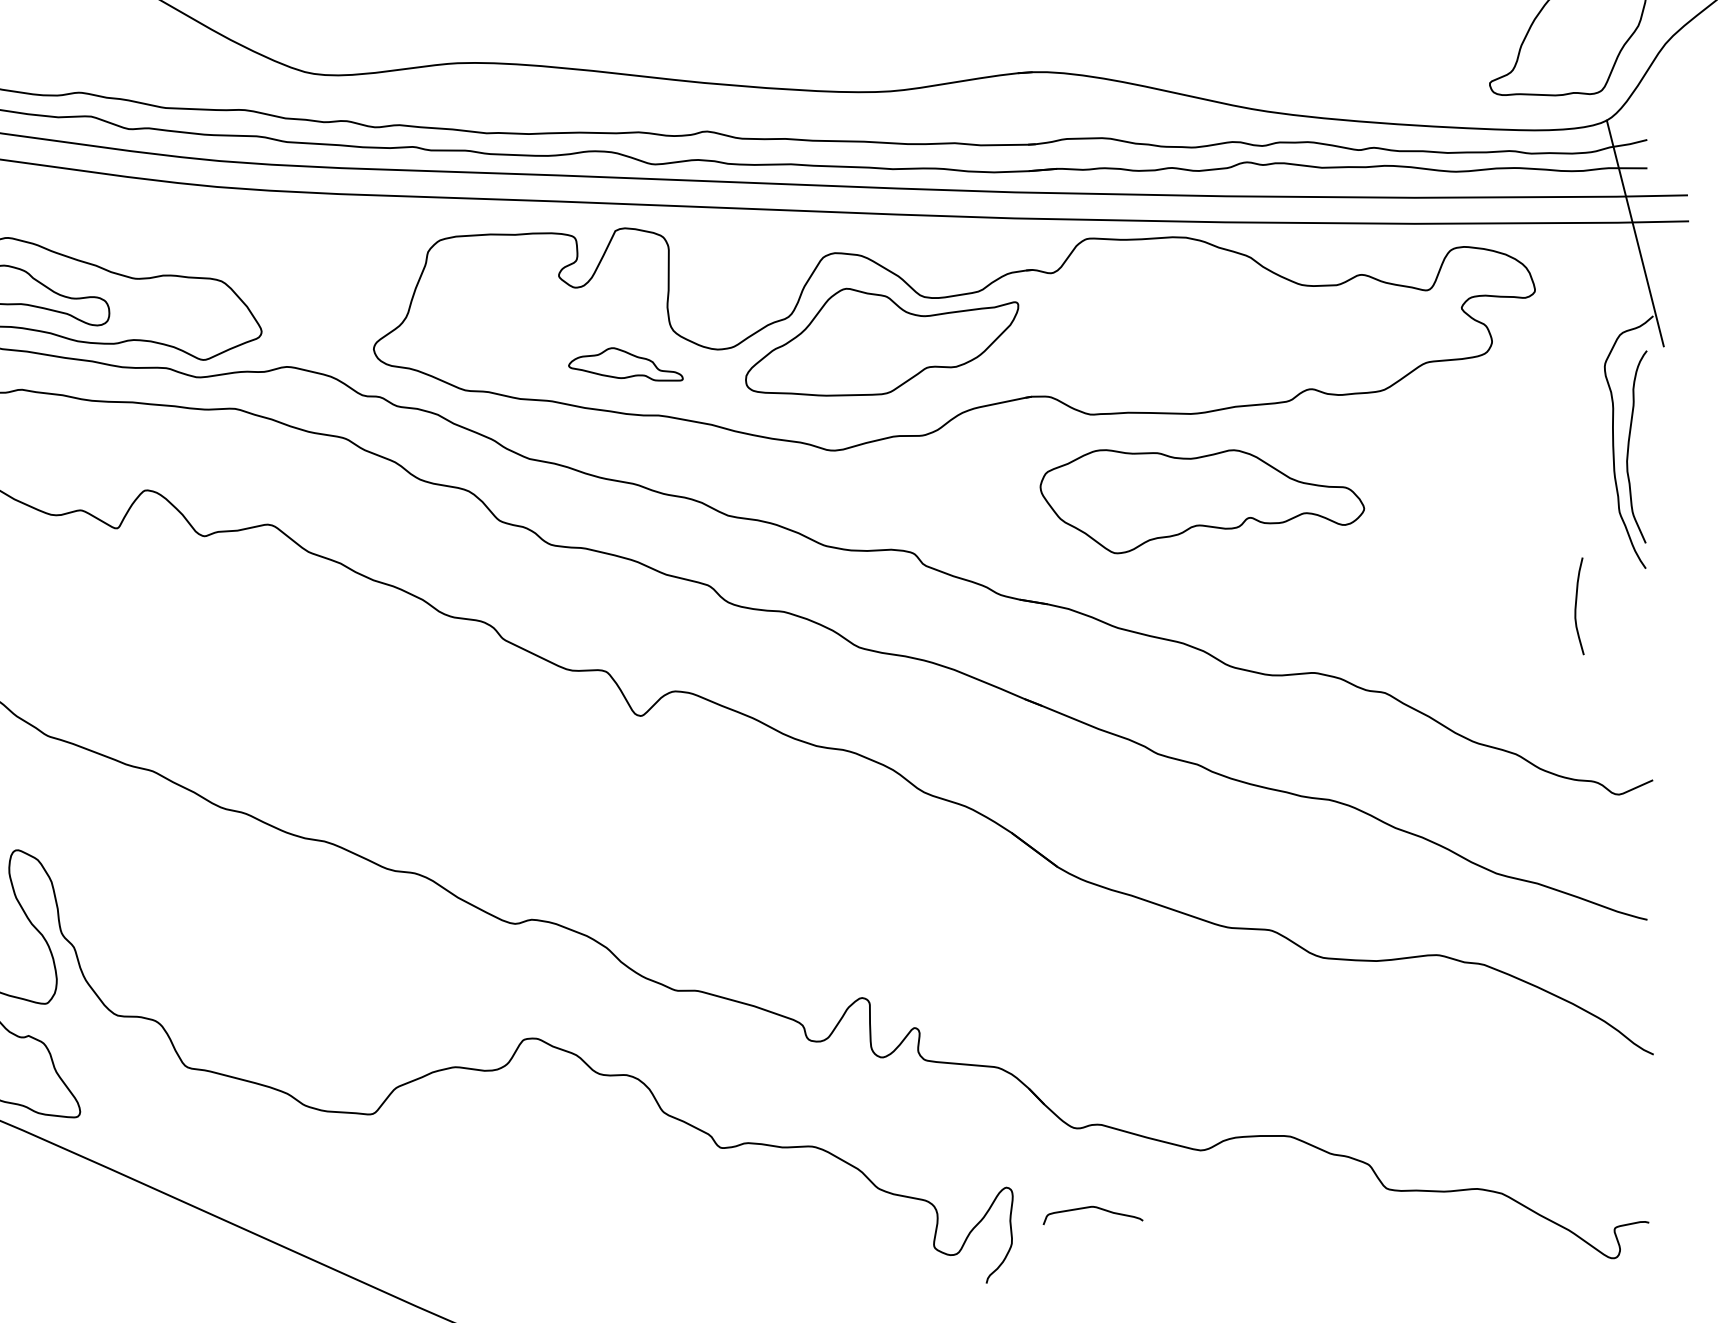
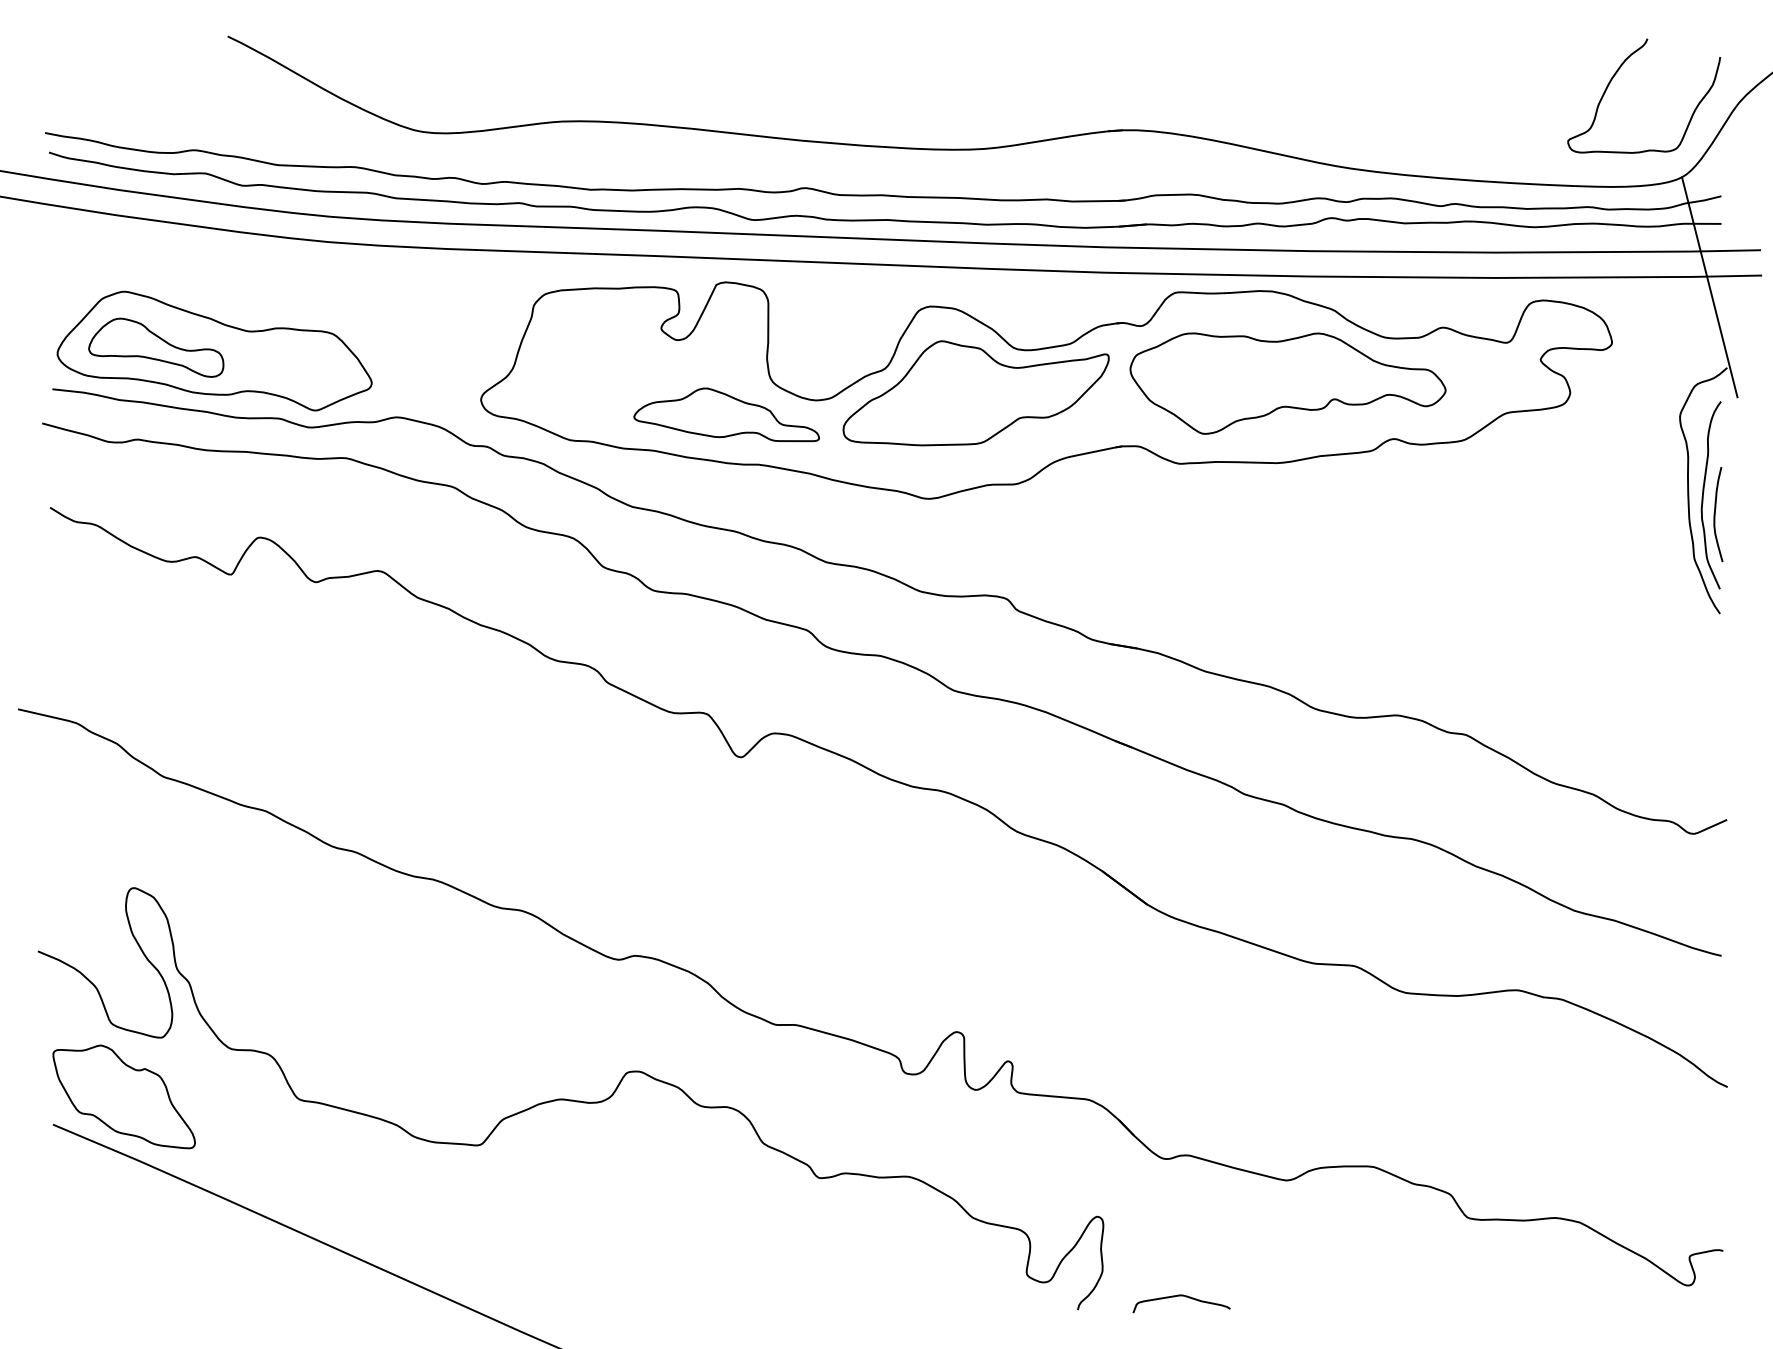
part: (625, 364) -> (726, 414), size x1.67
part: (1201, 501) -> (1287, 383), moved
curve: (1576, 606) -> (1715, 514), moved
curve: (1092, 1207) -> (1181, 1296), moved

